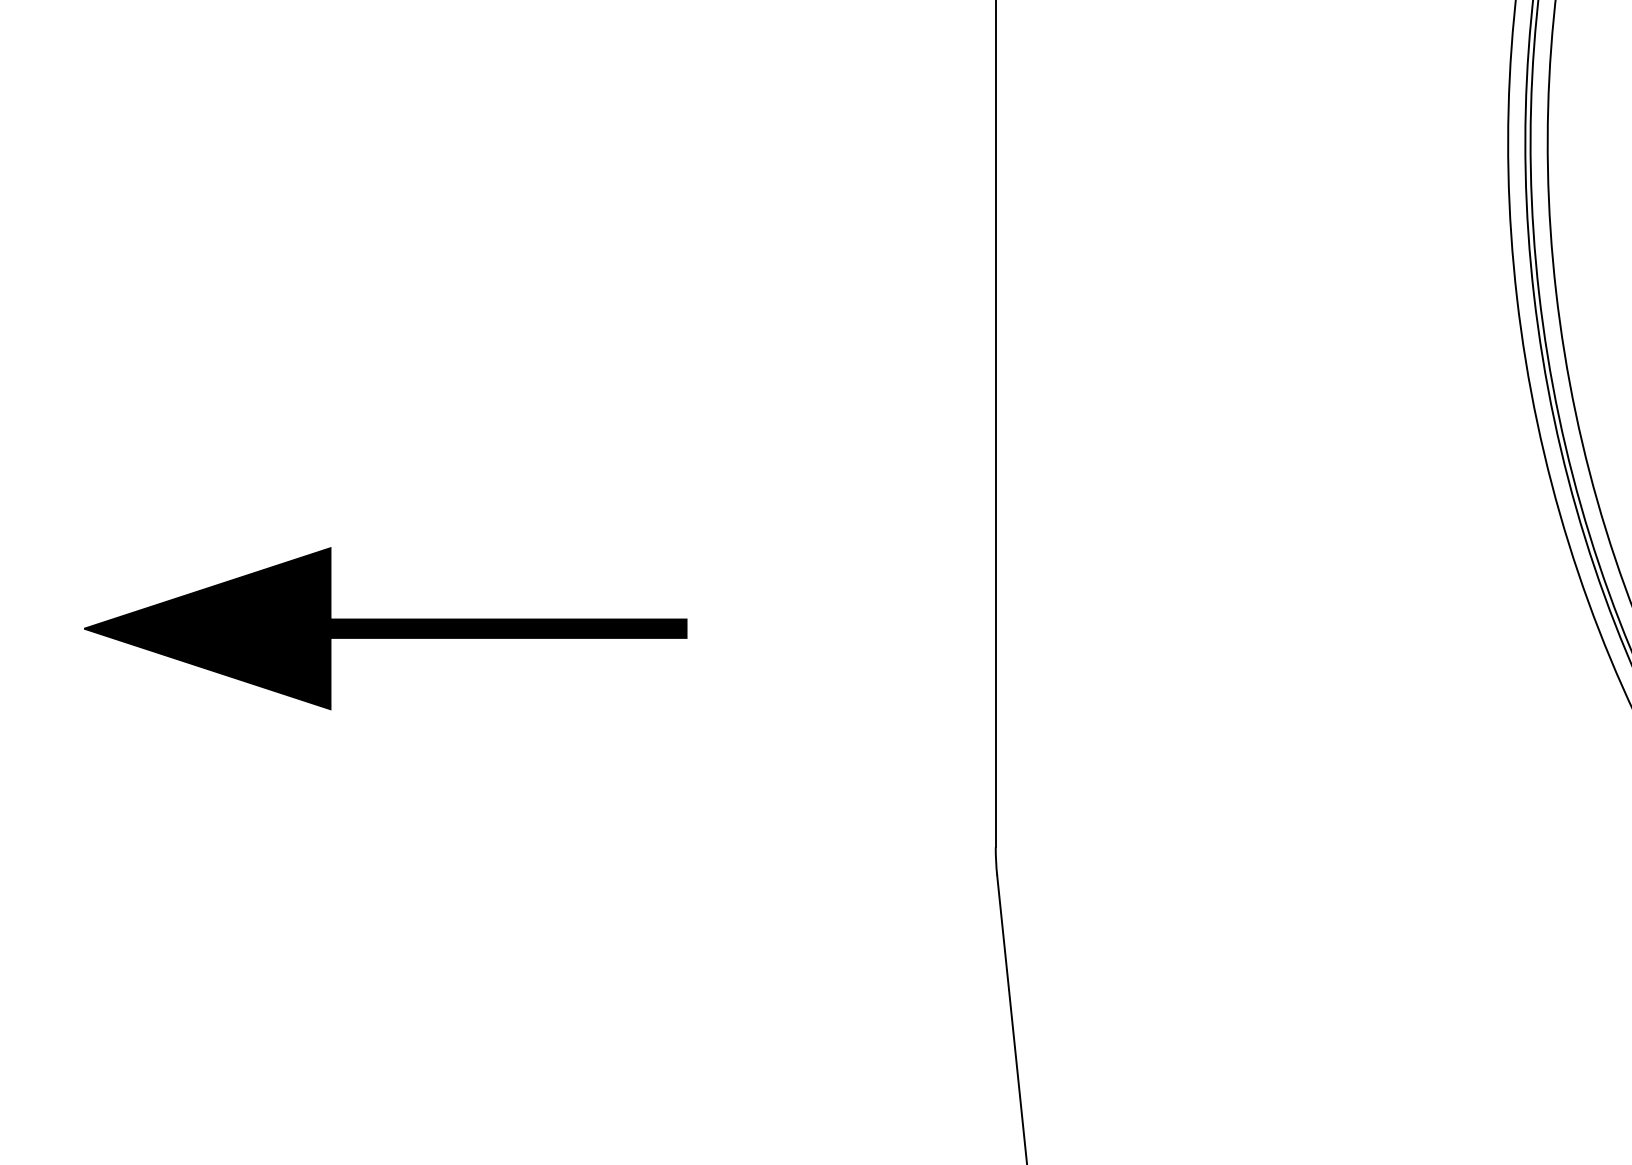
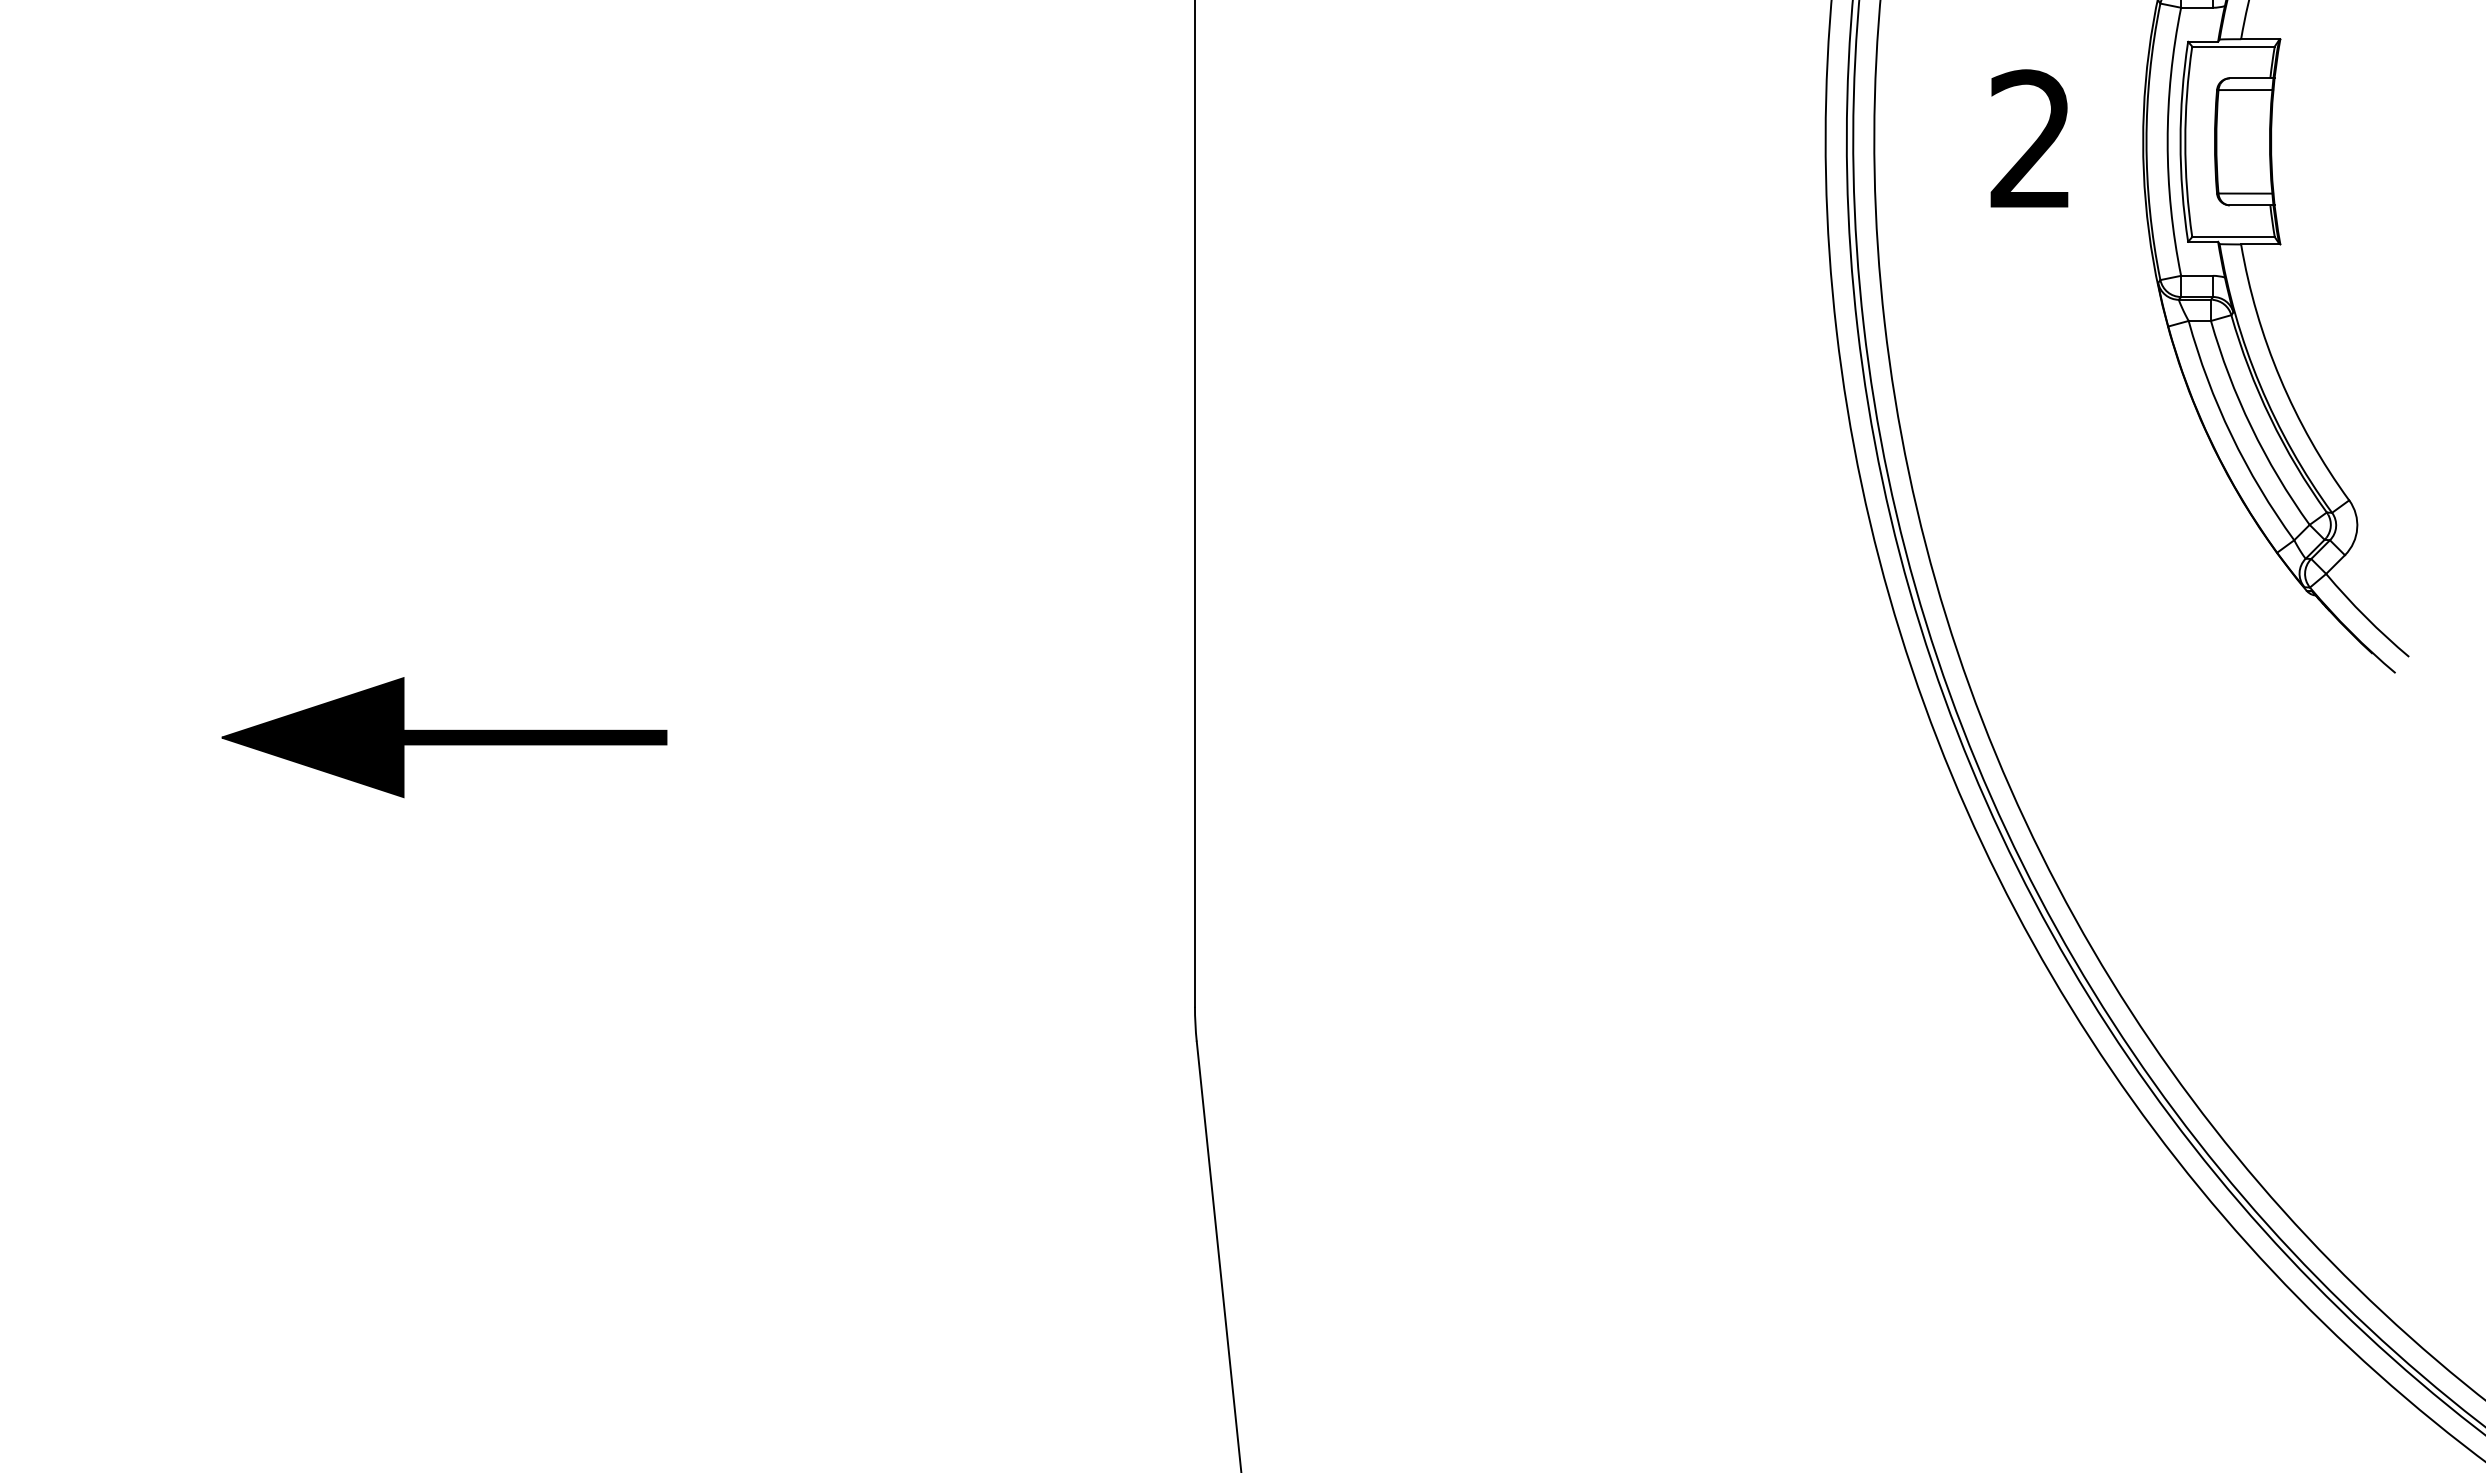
part: (385, 628) -> (444, 737), size x0.6

